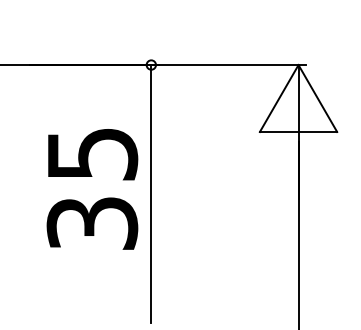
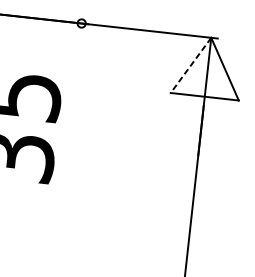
line: (279, 98) -> (191, 65), solid -> dashed
line: (151, 193) -> (69, 136), removed

